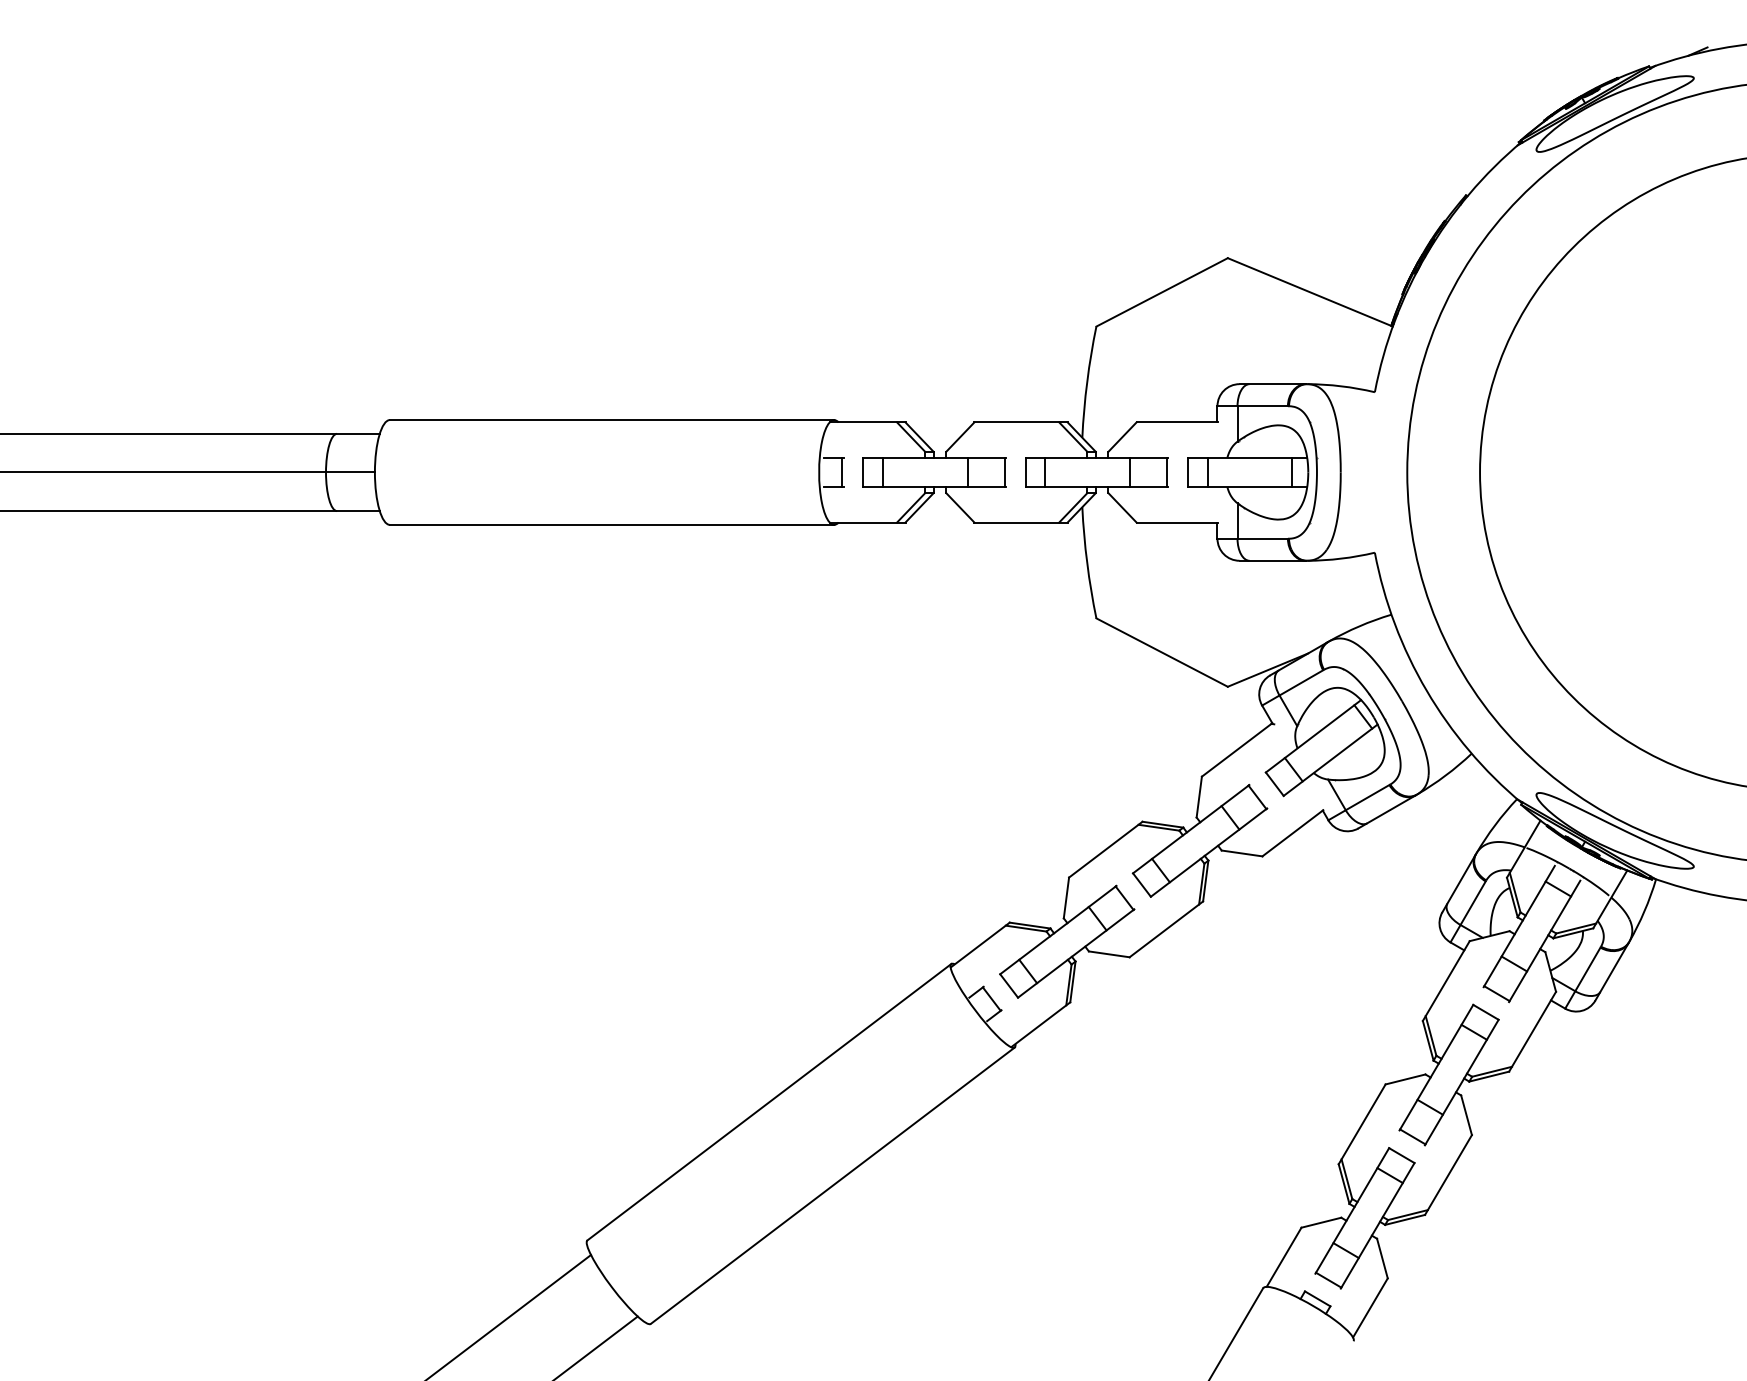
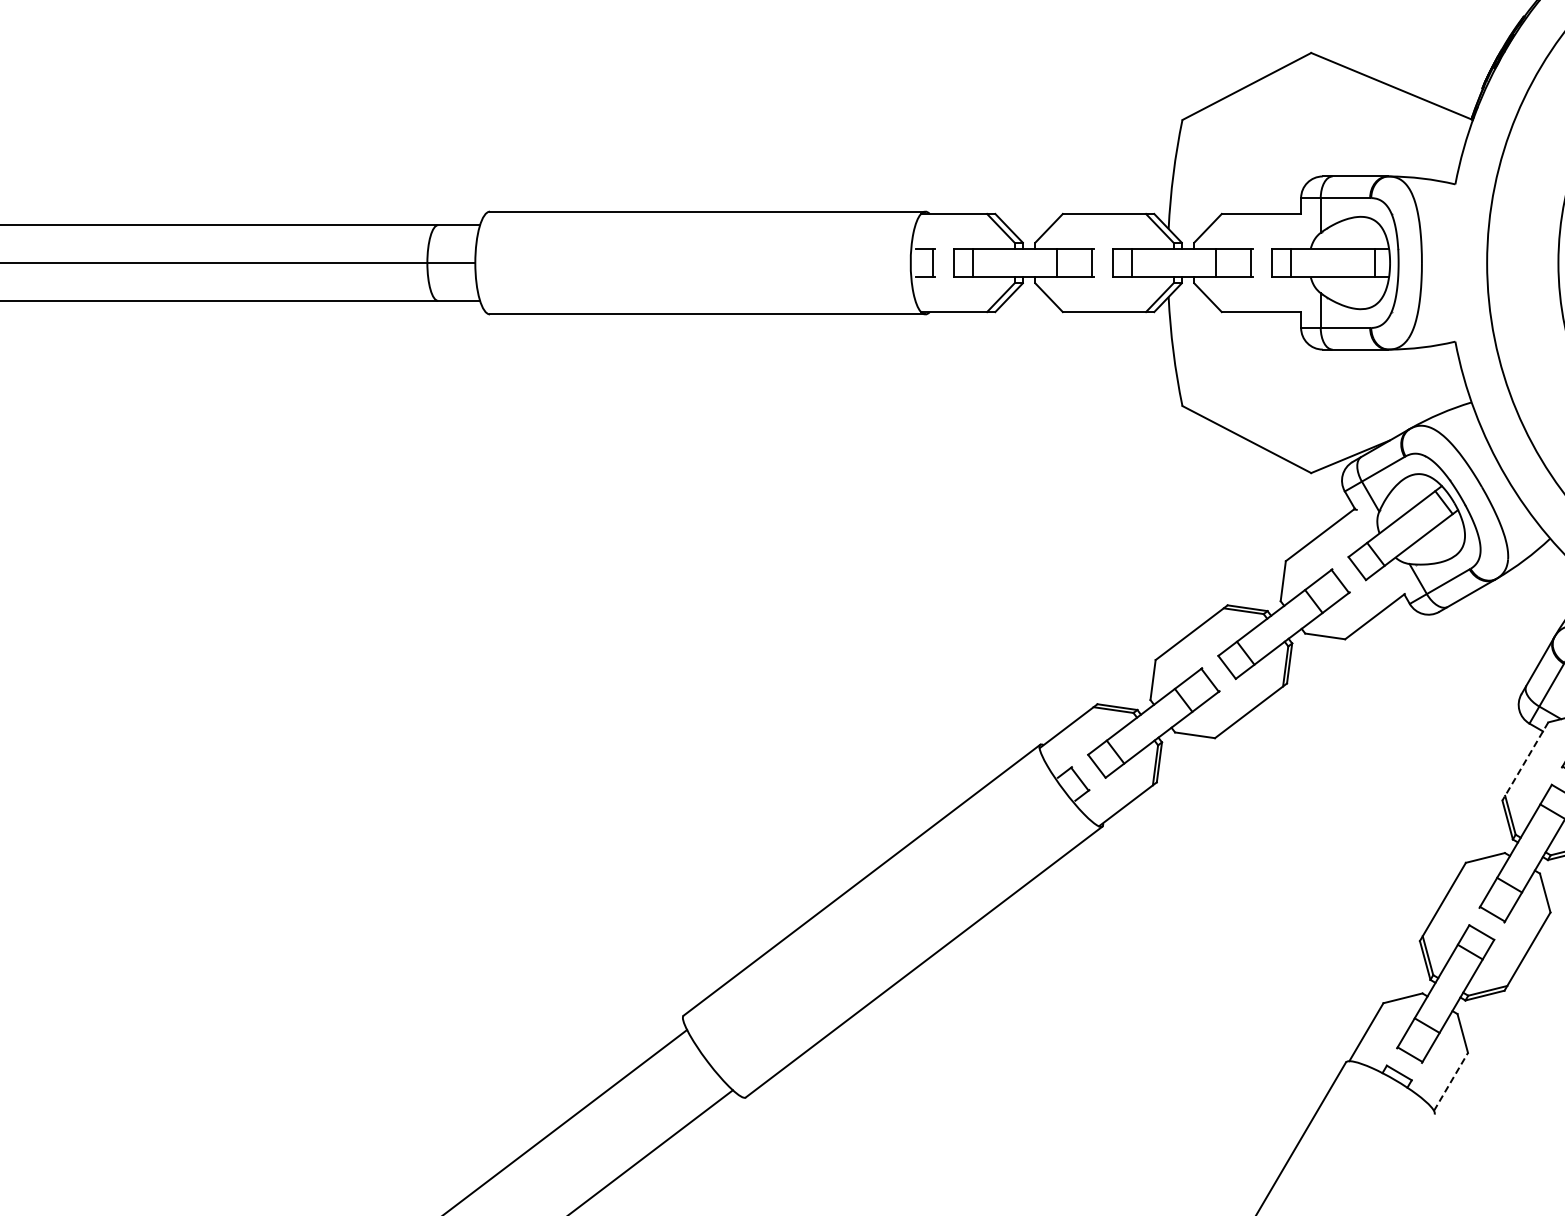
line: (1446, 981) -> (1525, 761), solid -> dashed
line: (1370, 1307) -> (1451, 1081), solid -> dashed

